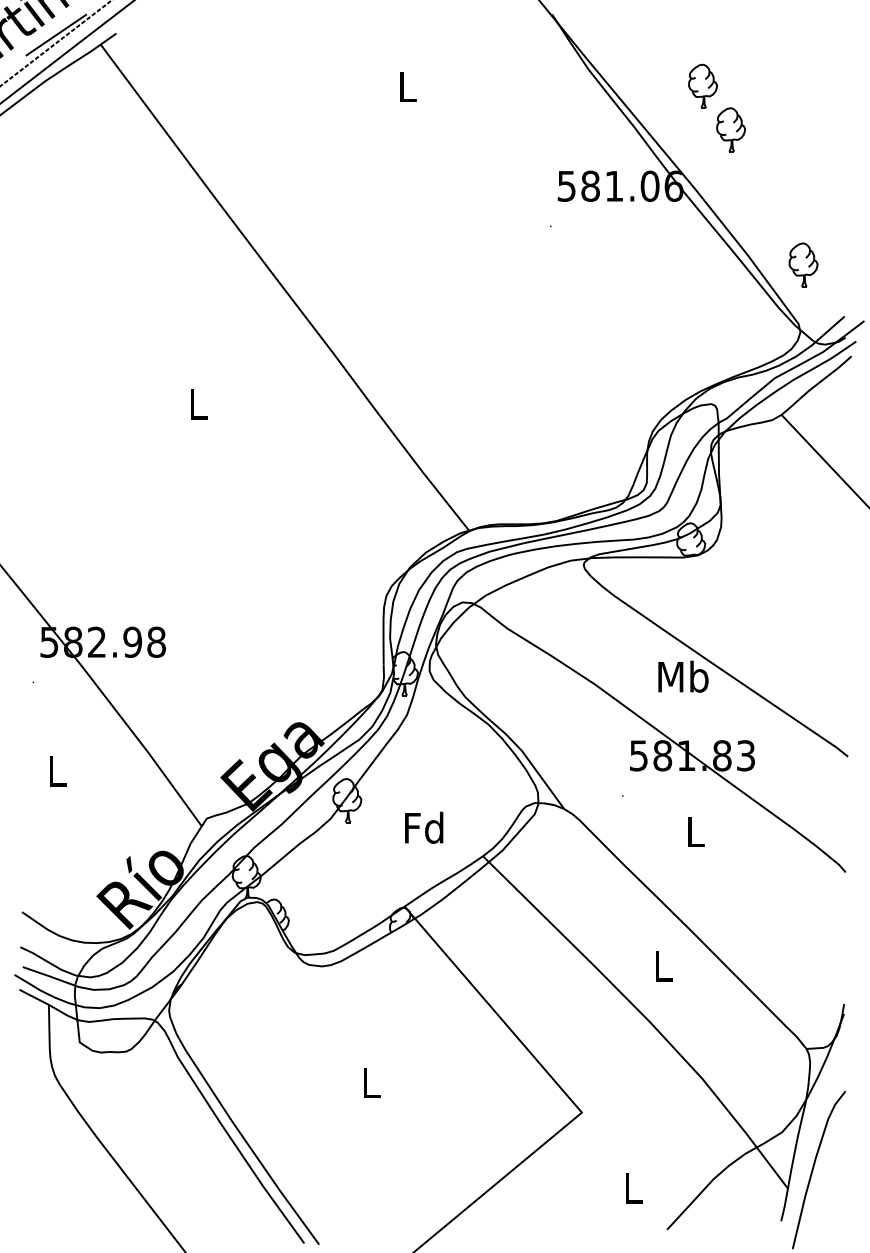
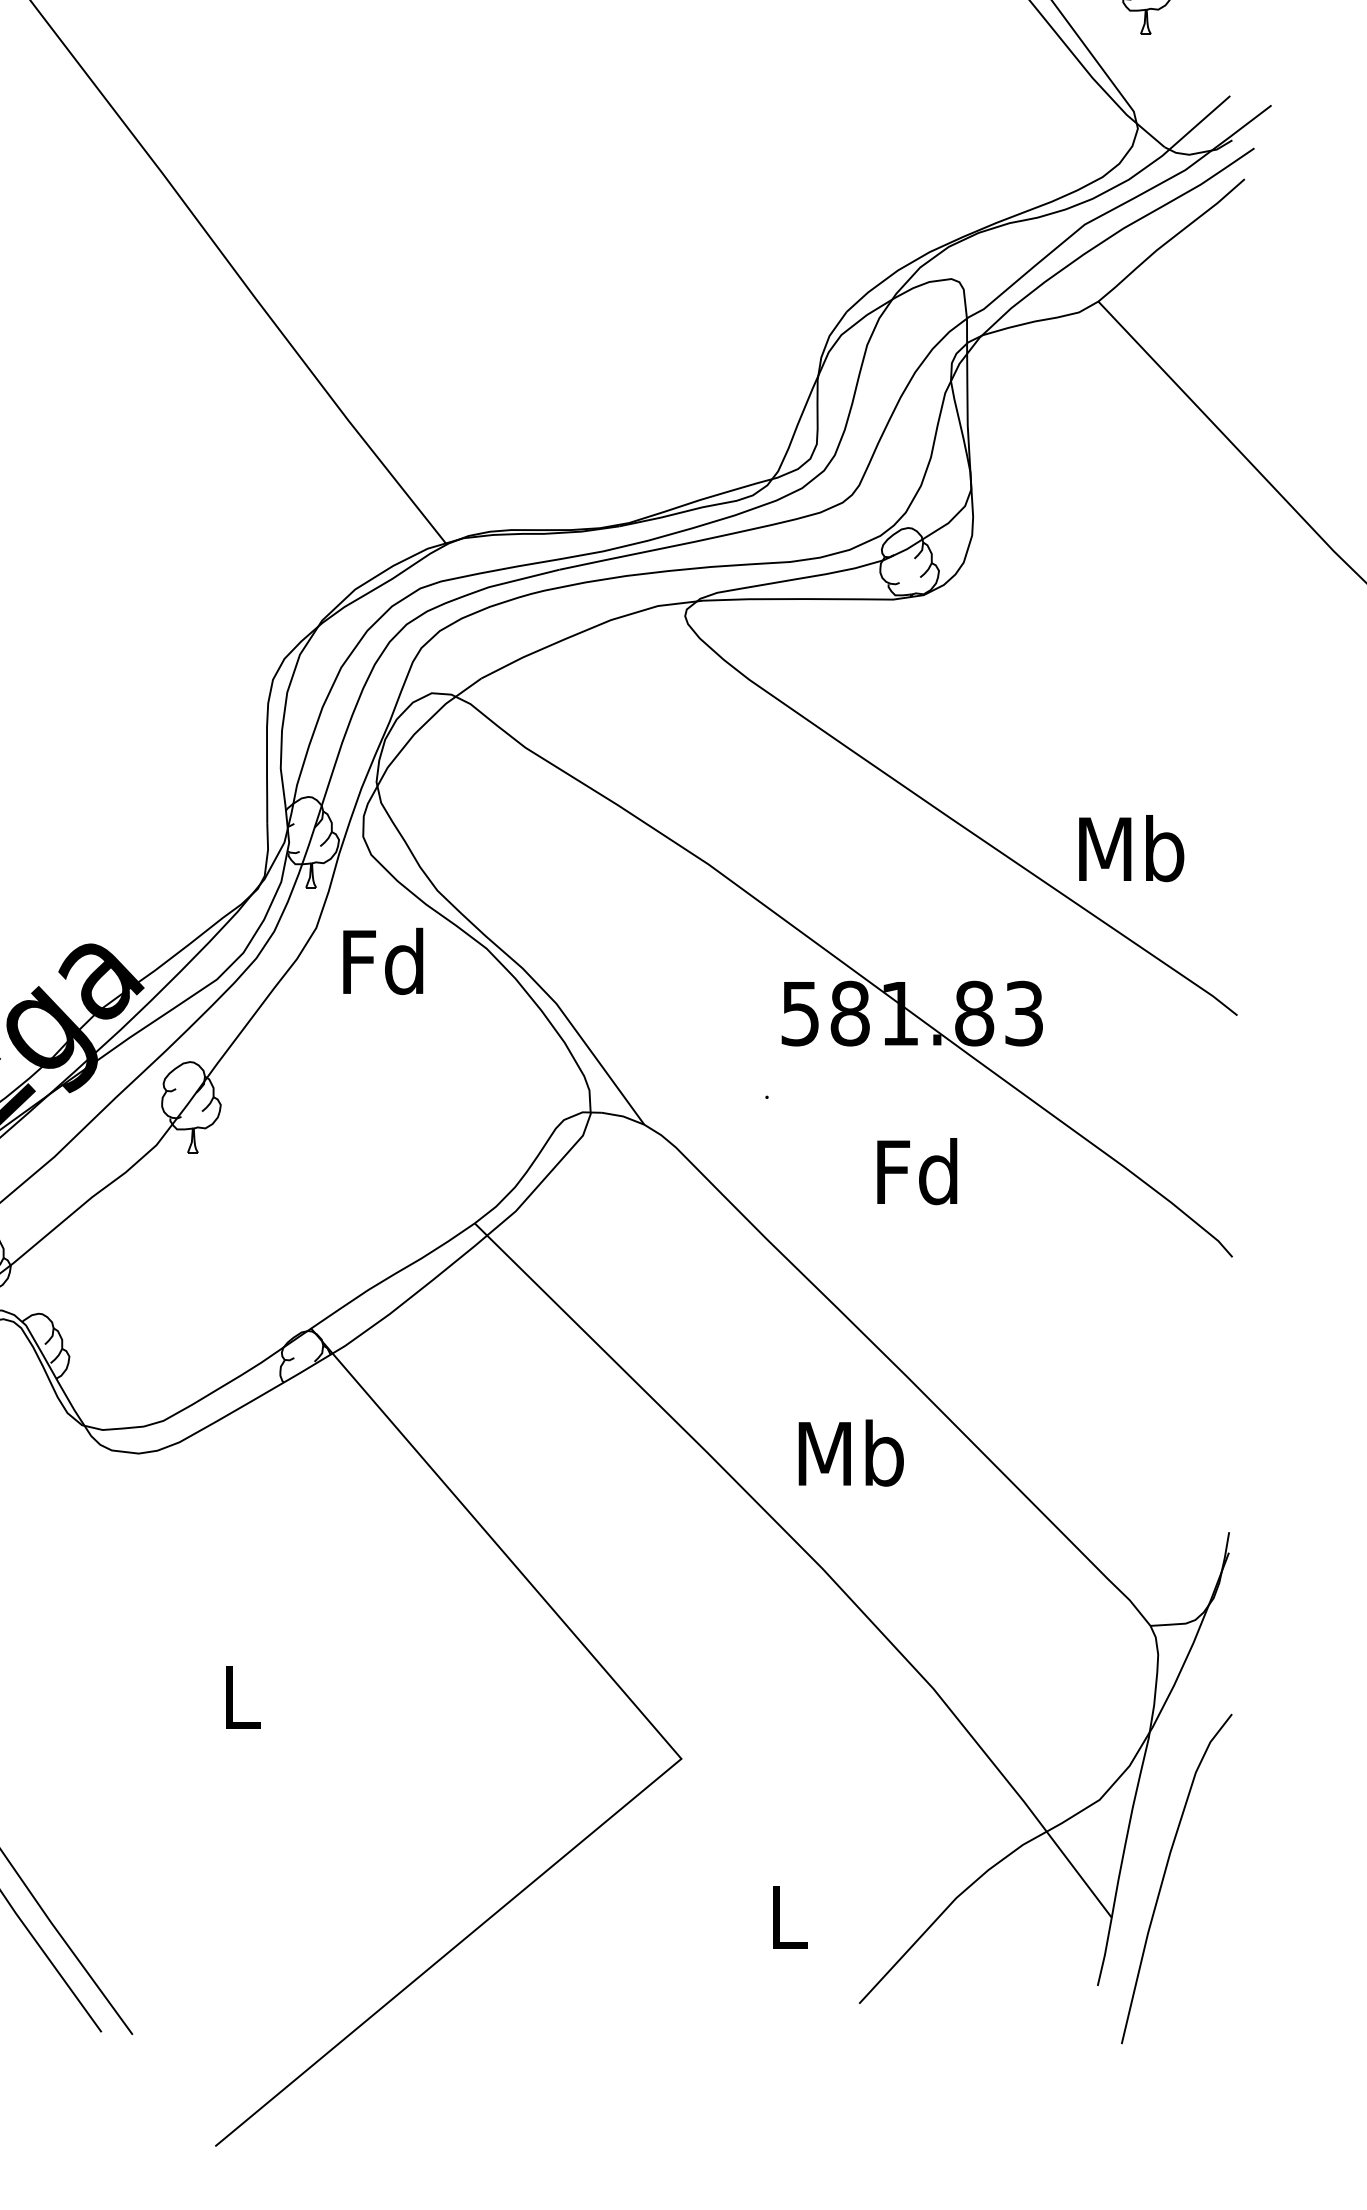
text: (683, 676) -> (1131, 847), moved
text: (424, 827) -> (383, 960), moved
text: (694, 831) -> (916, 1171), L -> Fd
text: (663, 966) -> (851, 1453), L -> Mb

